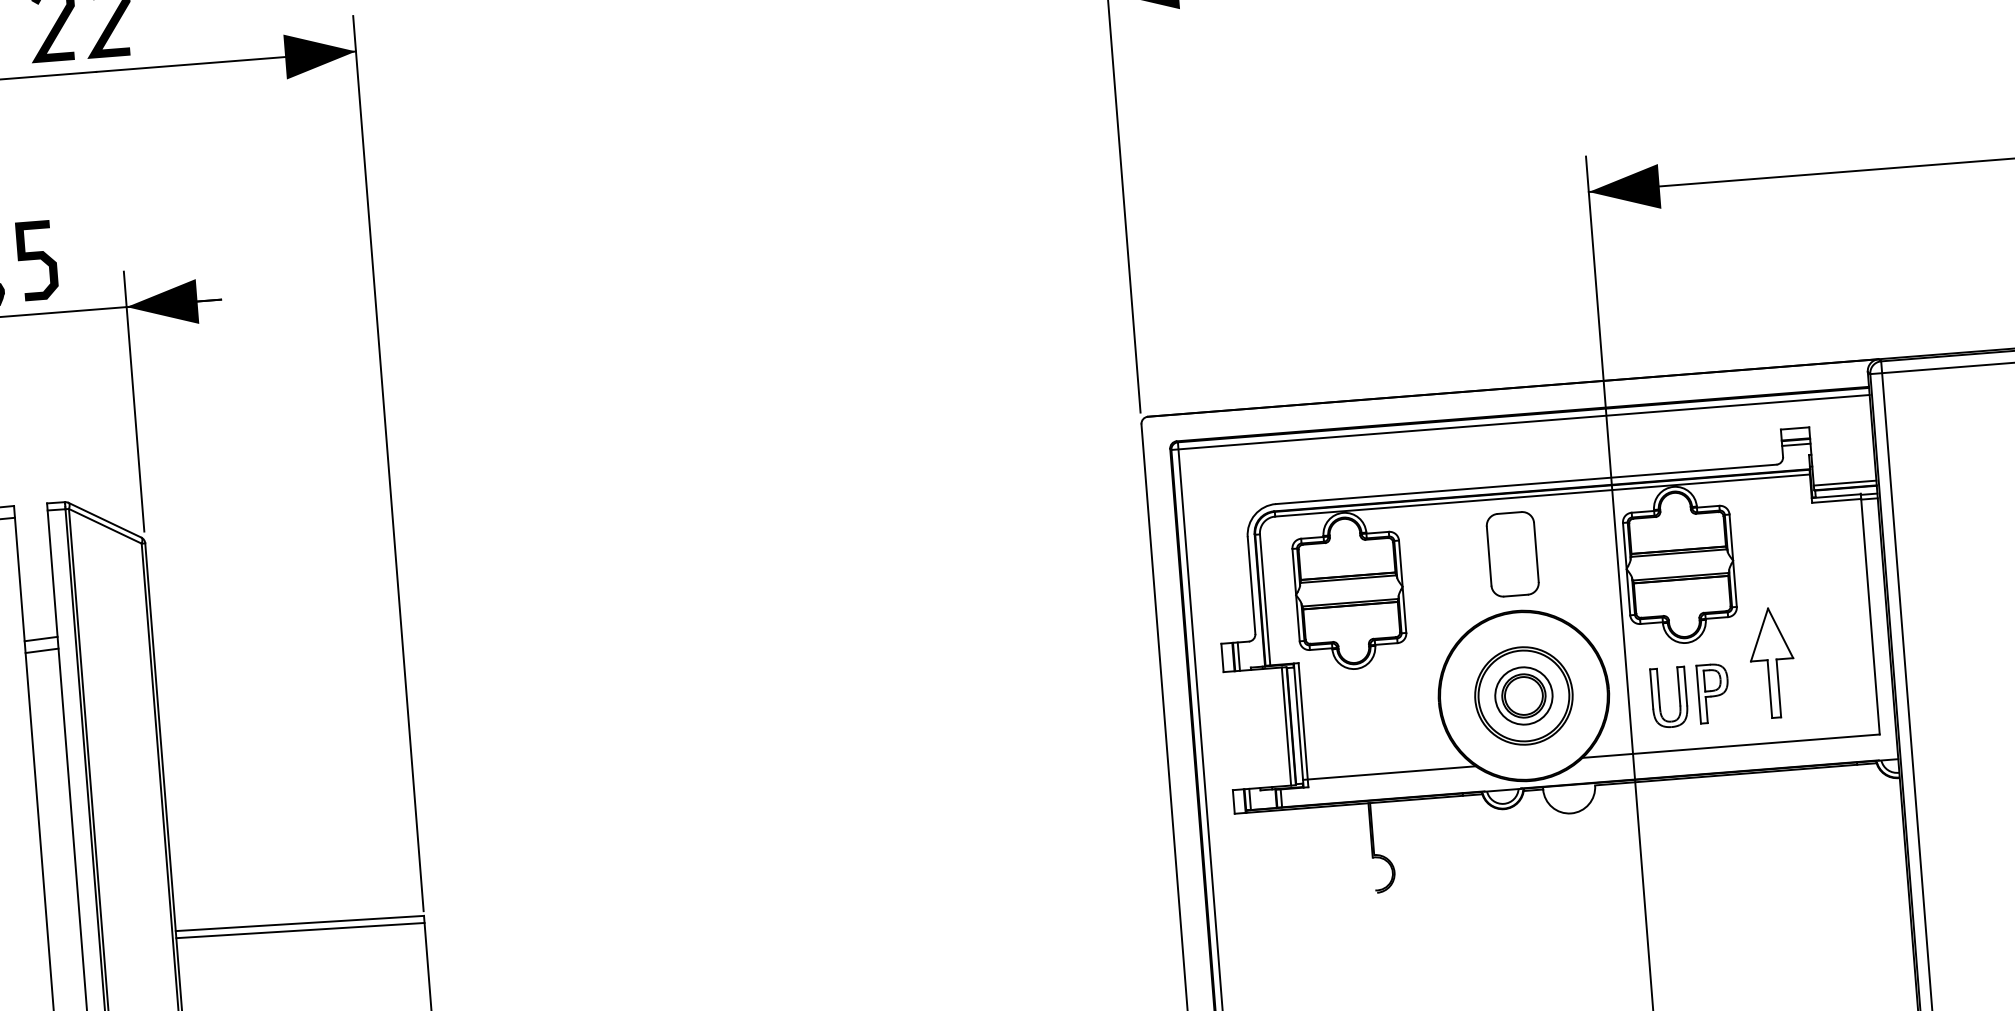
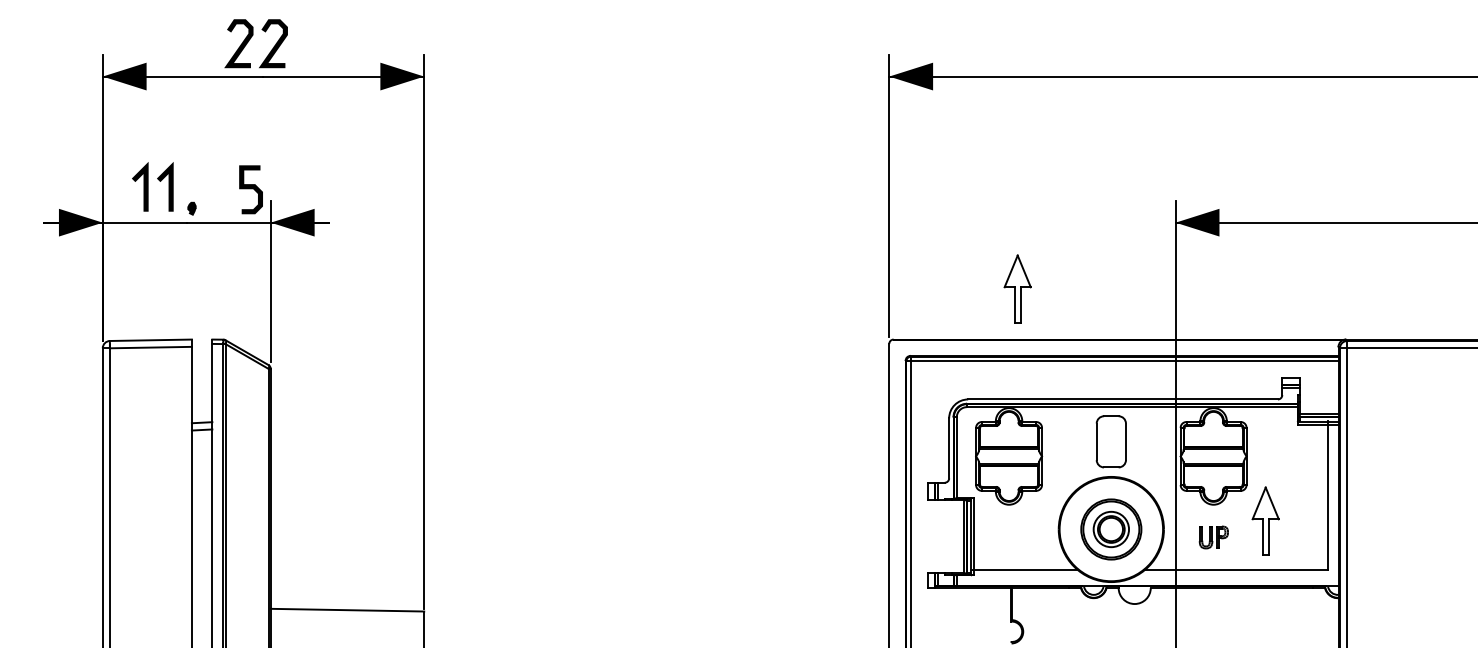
curve: (36, 260) -> (250, 189), moved
part: (1341, 318) -> (1017, 288), added
part: (1690, 695) -> (1213, 537), size x0.6
line: (300, 930) -> (347, 614), removed

